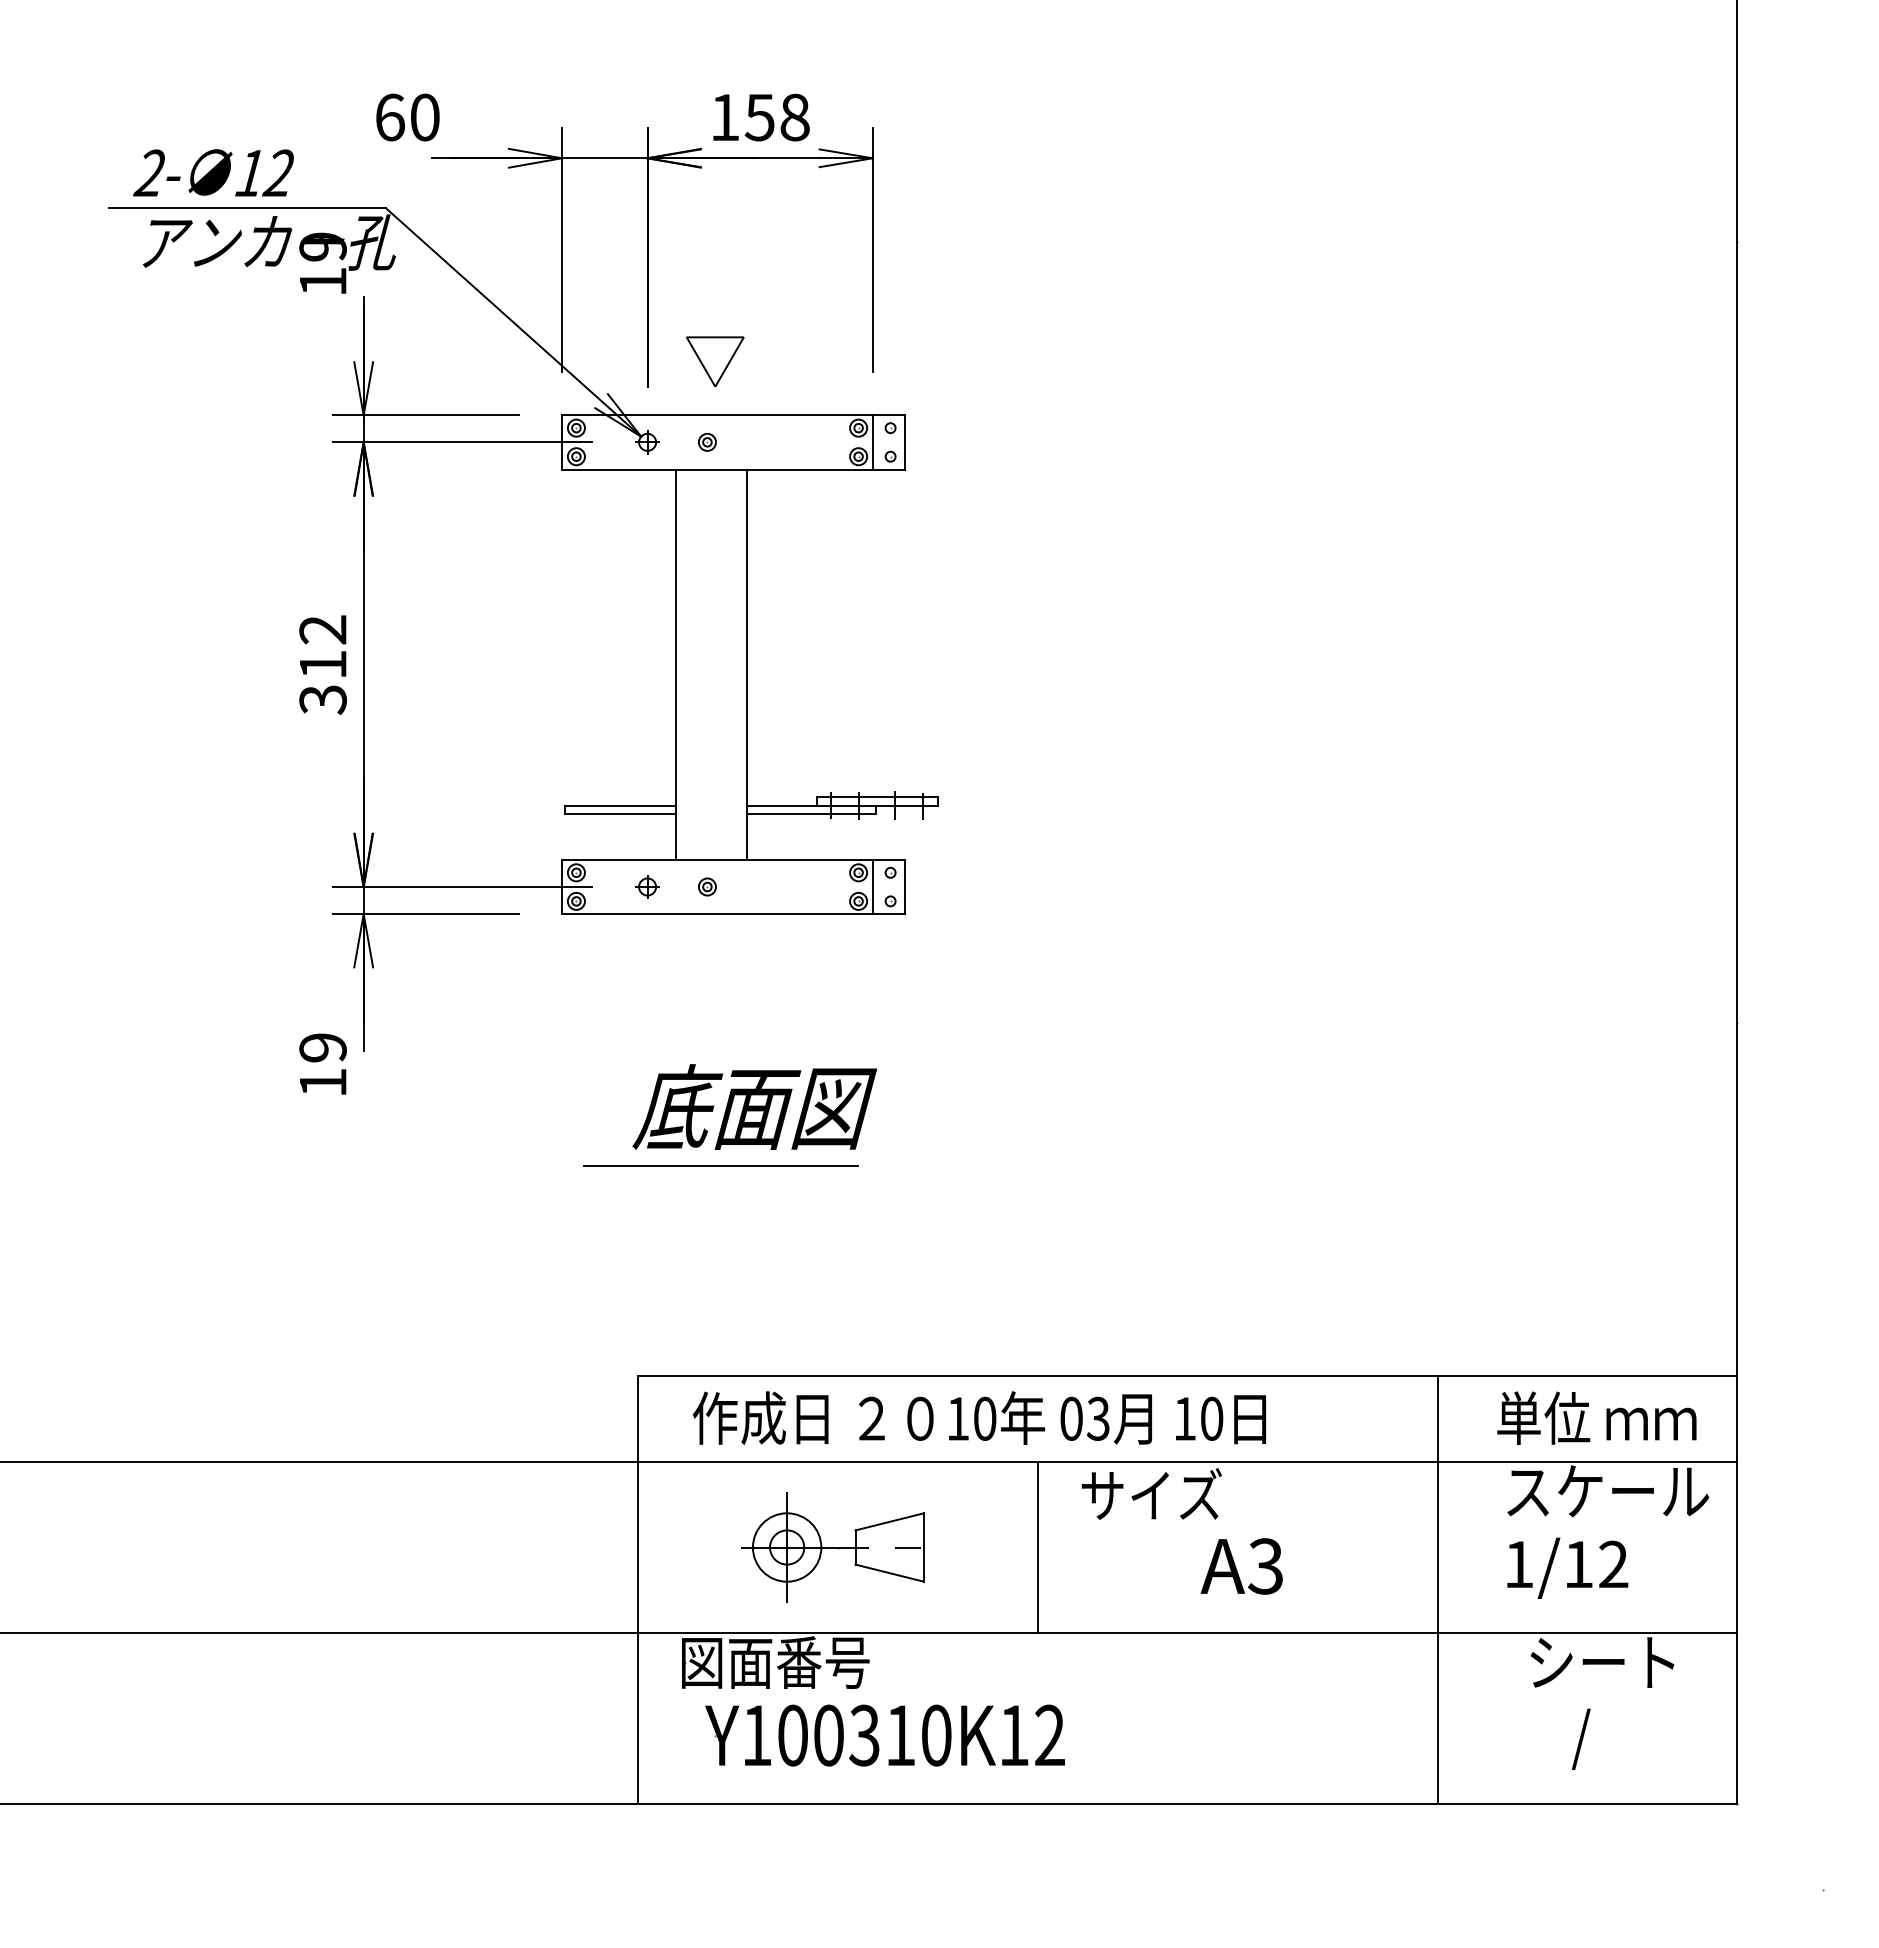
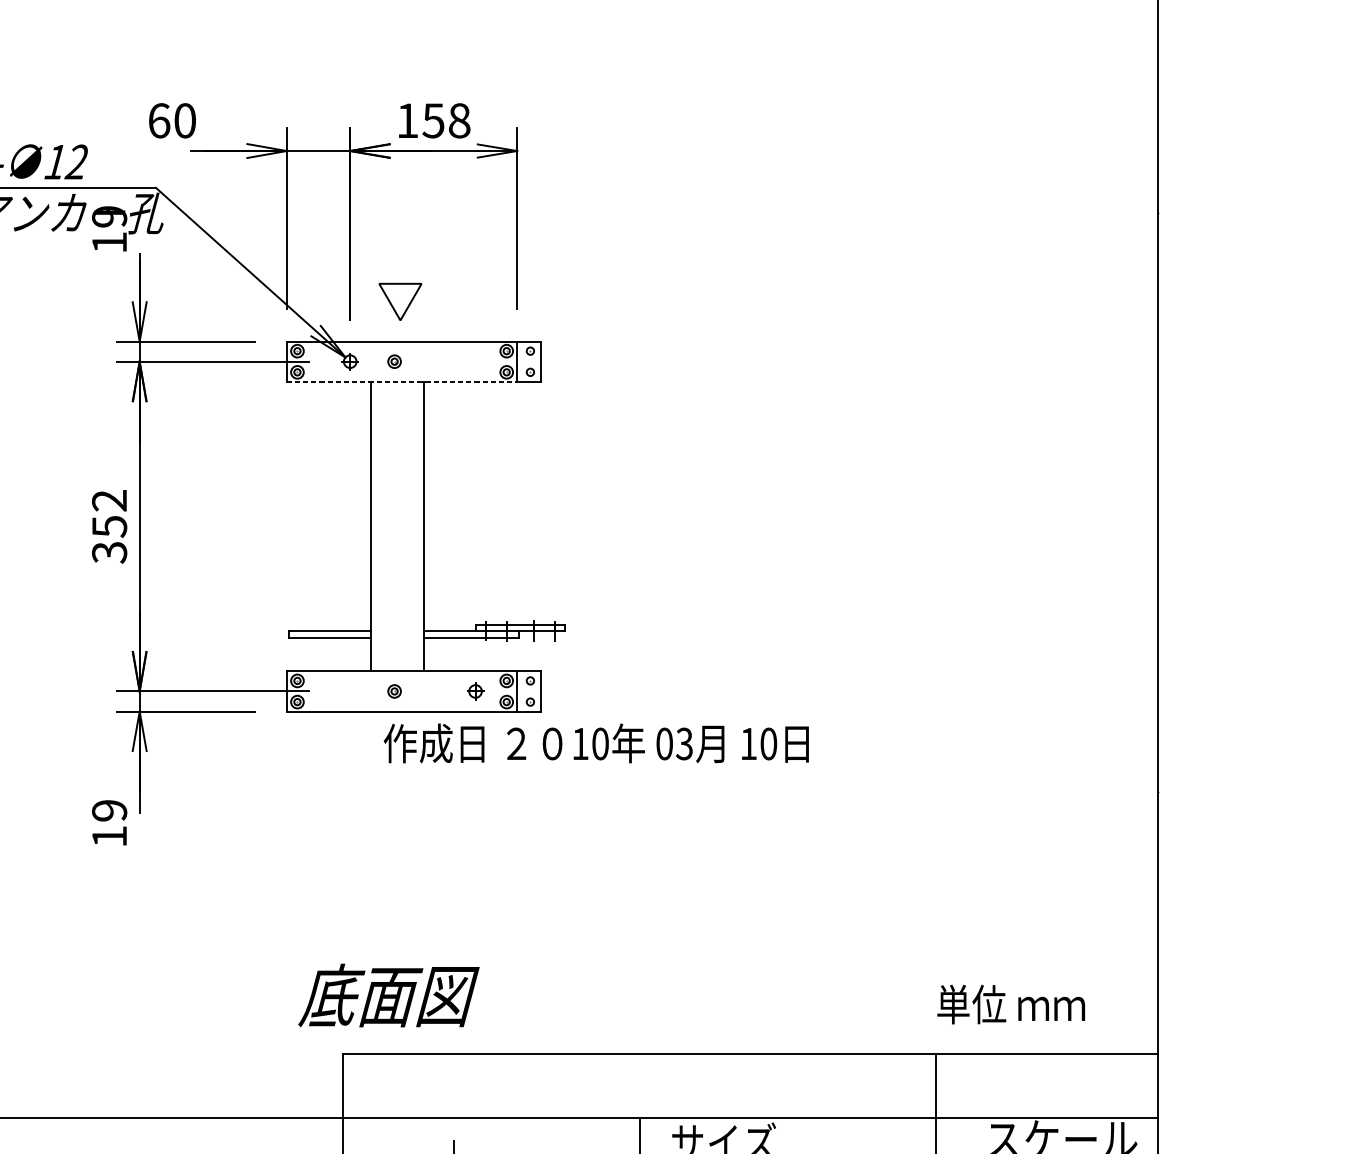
line: (717, 469) -> (402, 381), solid -> dashed
text: (323, 665) -> (109, 527), 312 -> 352
part: (647, 886) -> (475, 691), moved
text: (754, 1106) -> (388, 995), moved
line: (720, 1166) -> (404, 898), removed
text: (978, 1417) -> (595, 742), moved
text: (1596, 1417) -> (1010, 1004), moved

